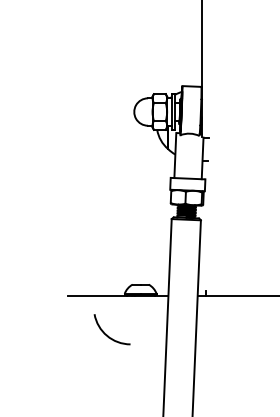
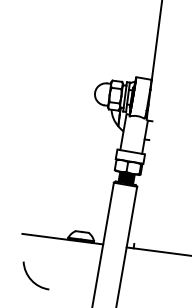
arc: (107, 334) -> (31, 279), moved

